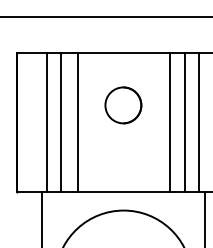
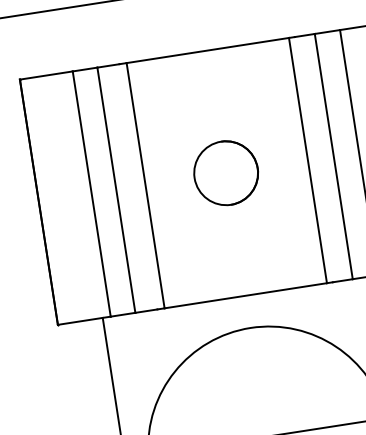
part: (123, 105) -> (226, 173), moved

